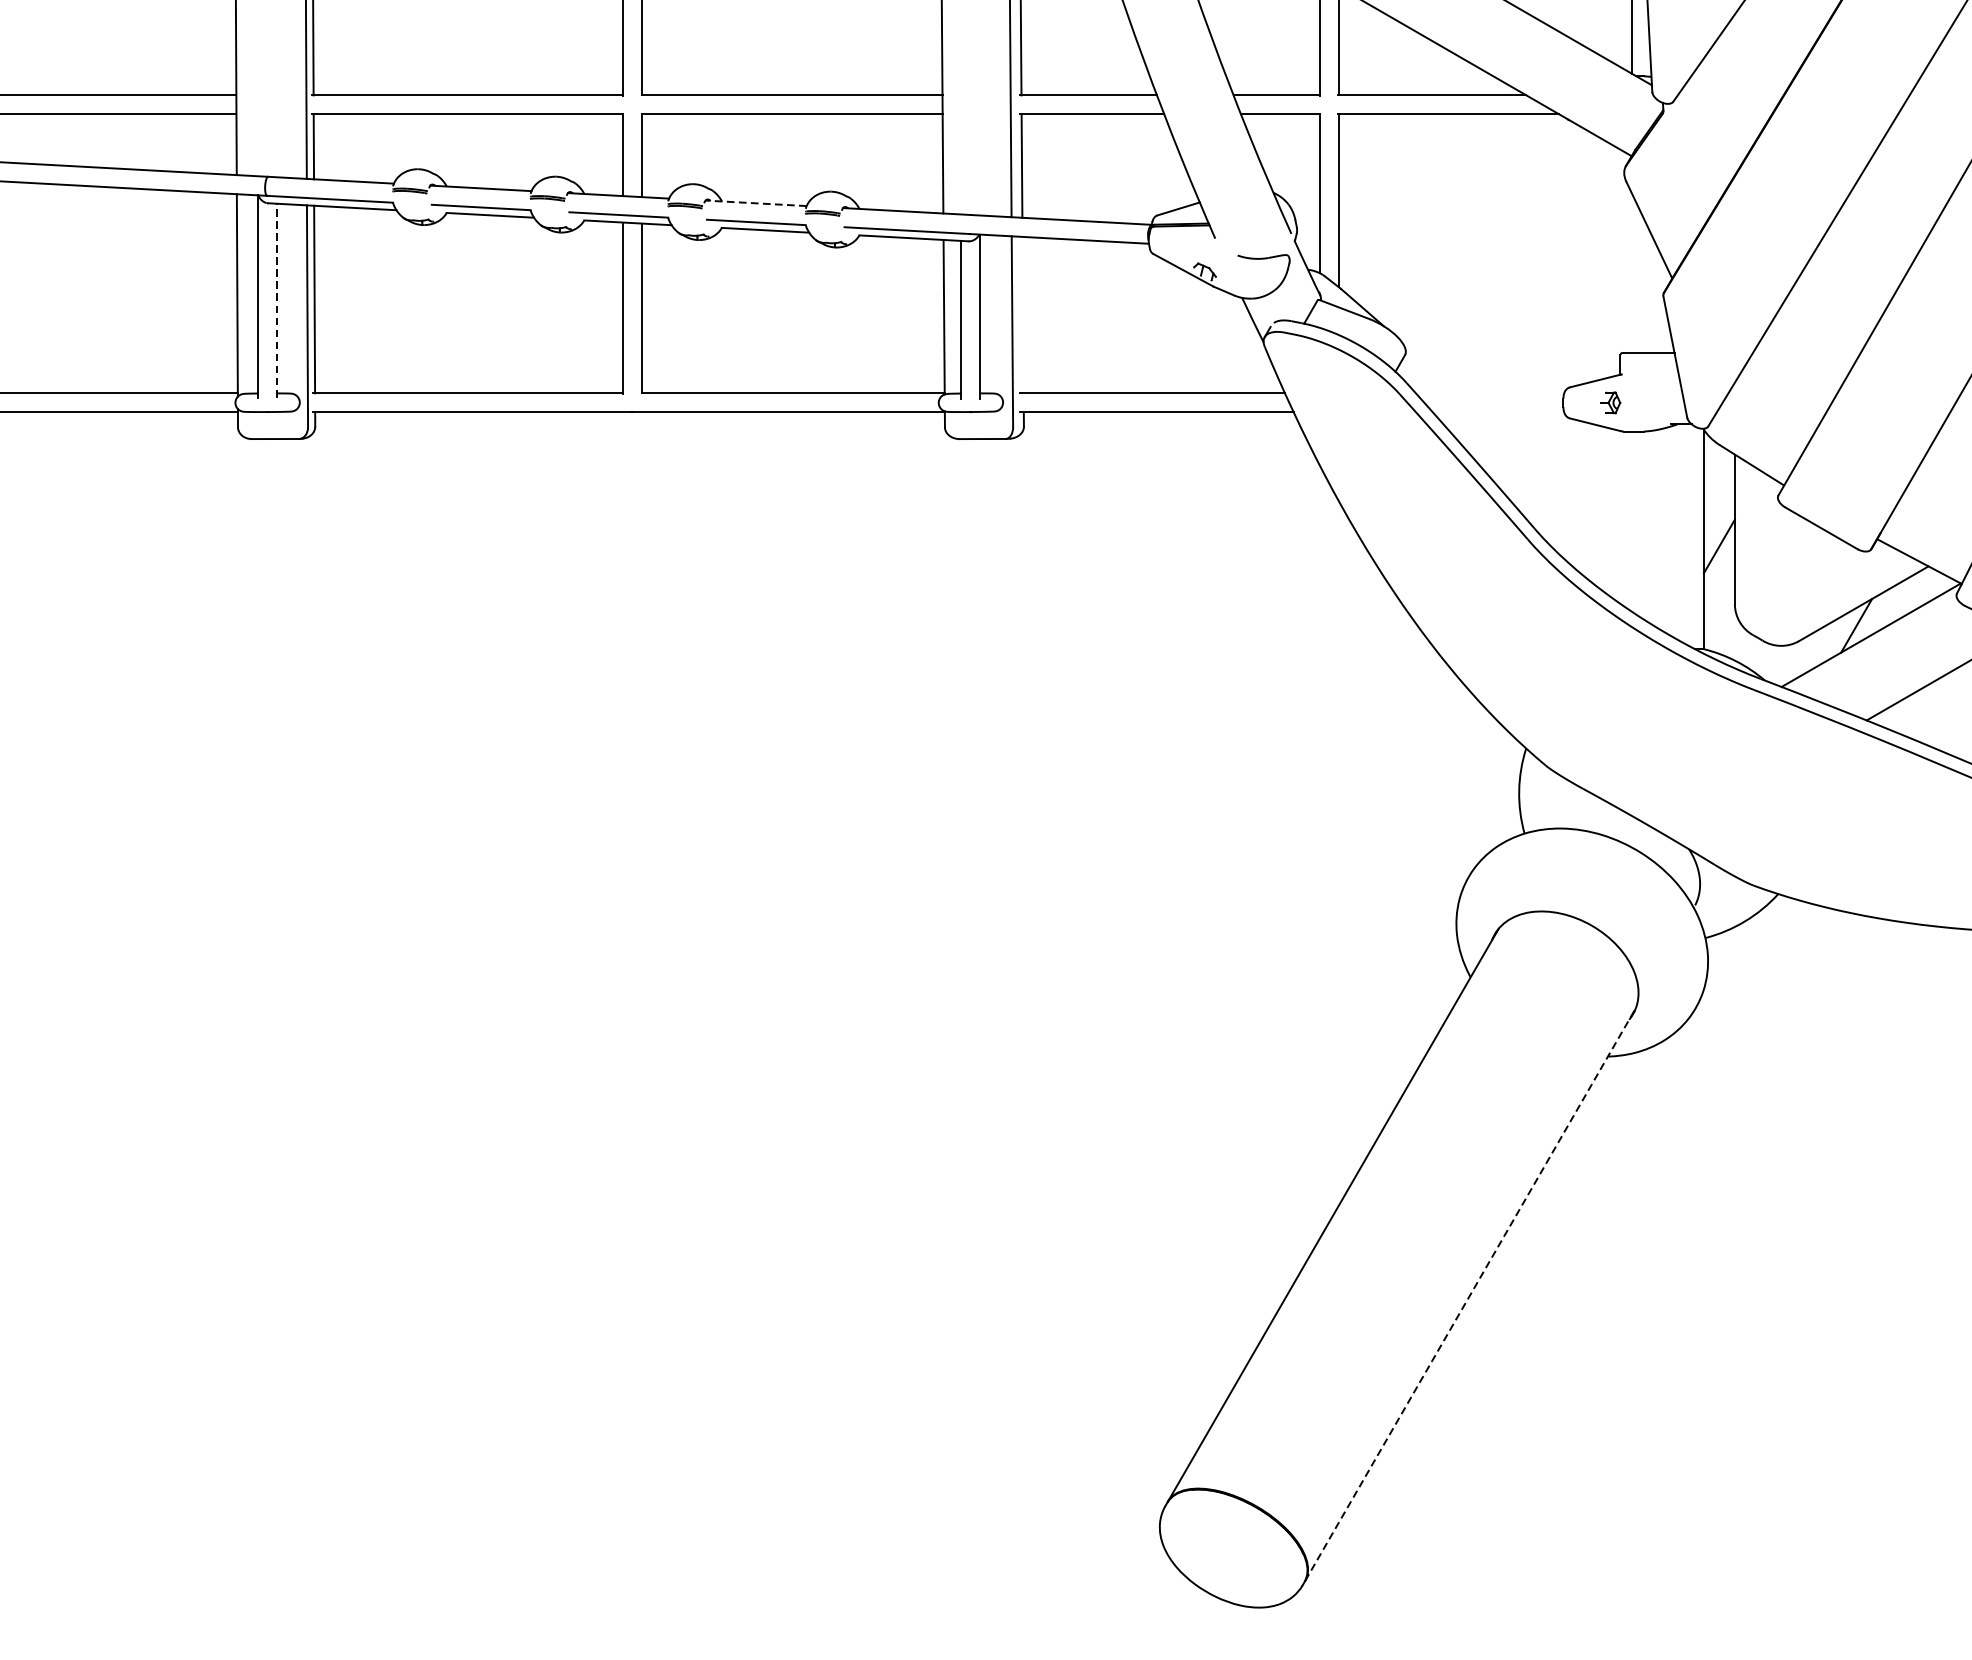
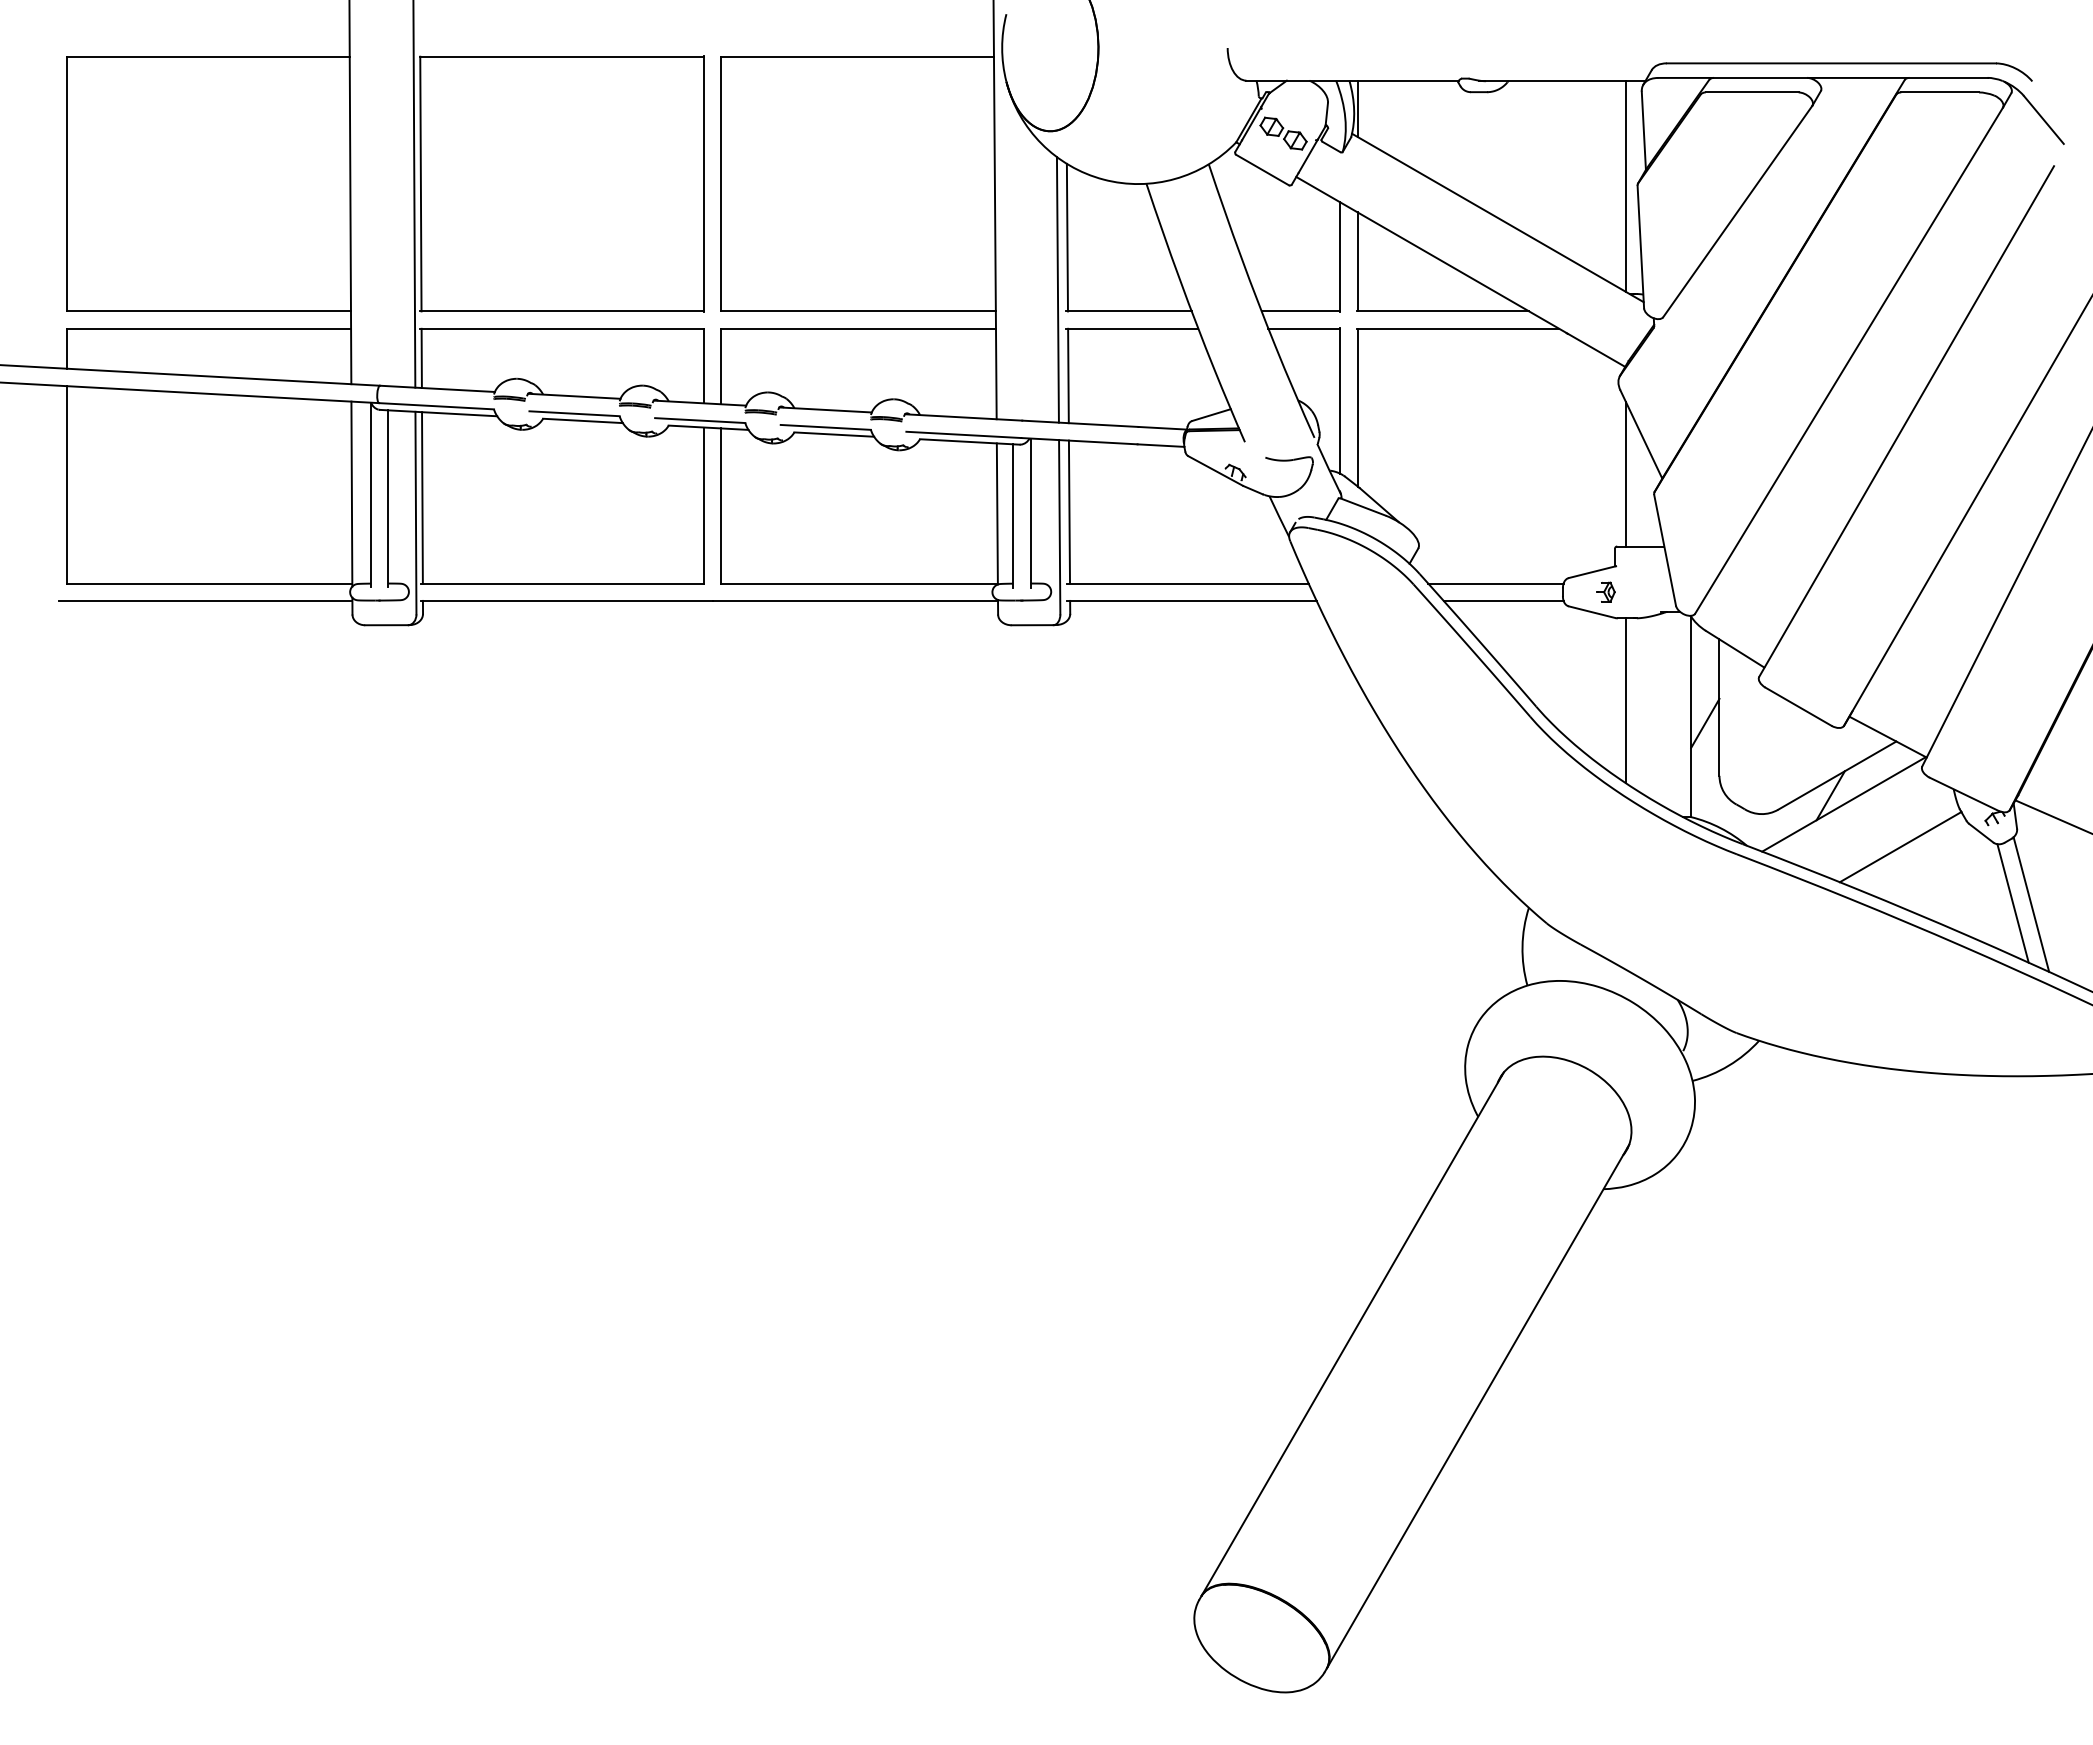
line: (755, 202) -> (825, 409), dashed -> solid
line: (1631, 272) -> (1625, 473), added
line: (277, 300) -> (388, 498), dashed -> solid
line: (1023, 314) -> (1069, 511), added
line: (1489, 393) -> (1495, 583), added
line: (1498, 411) -> (1503, 600), added
line: (1631, 521) -> (1625, 700), added
line: (1470, 1294) -> (1478, 1406), dashed -> solid

